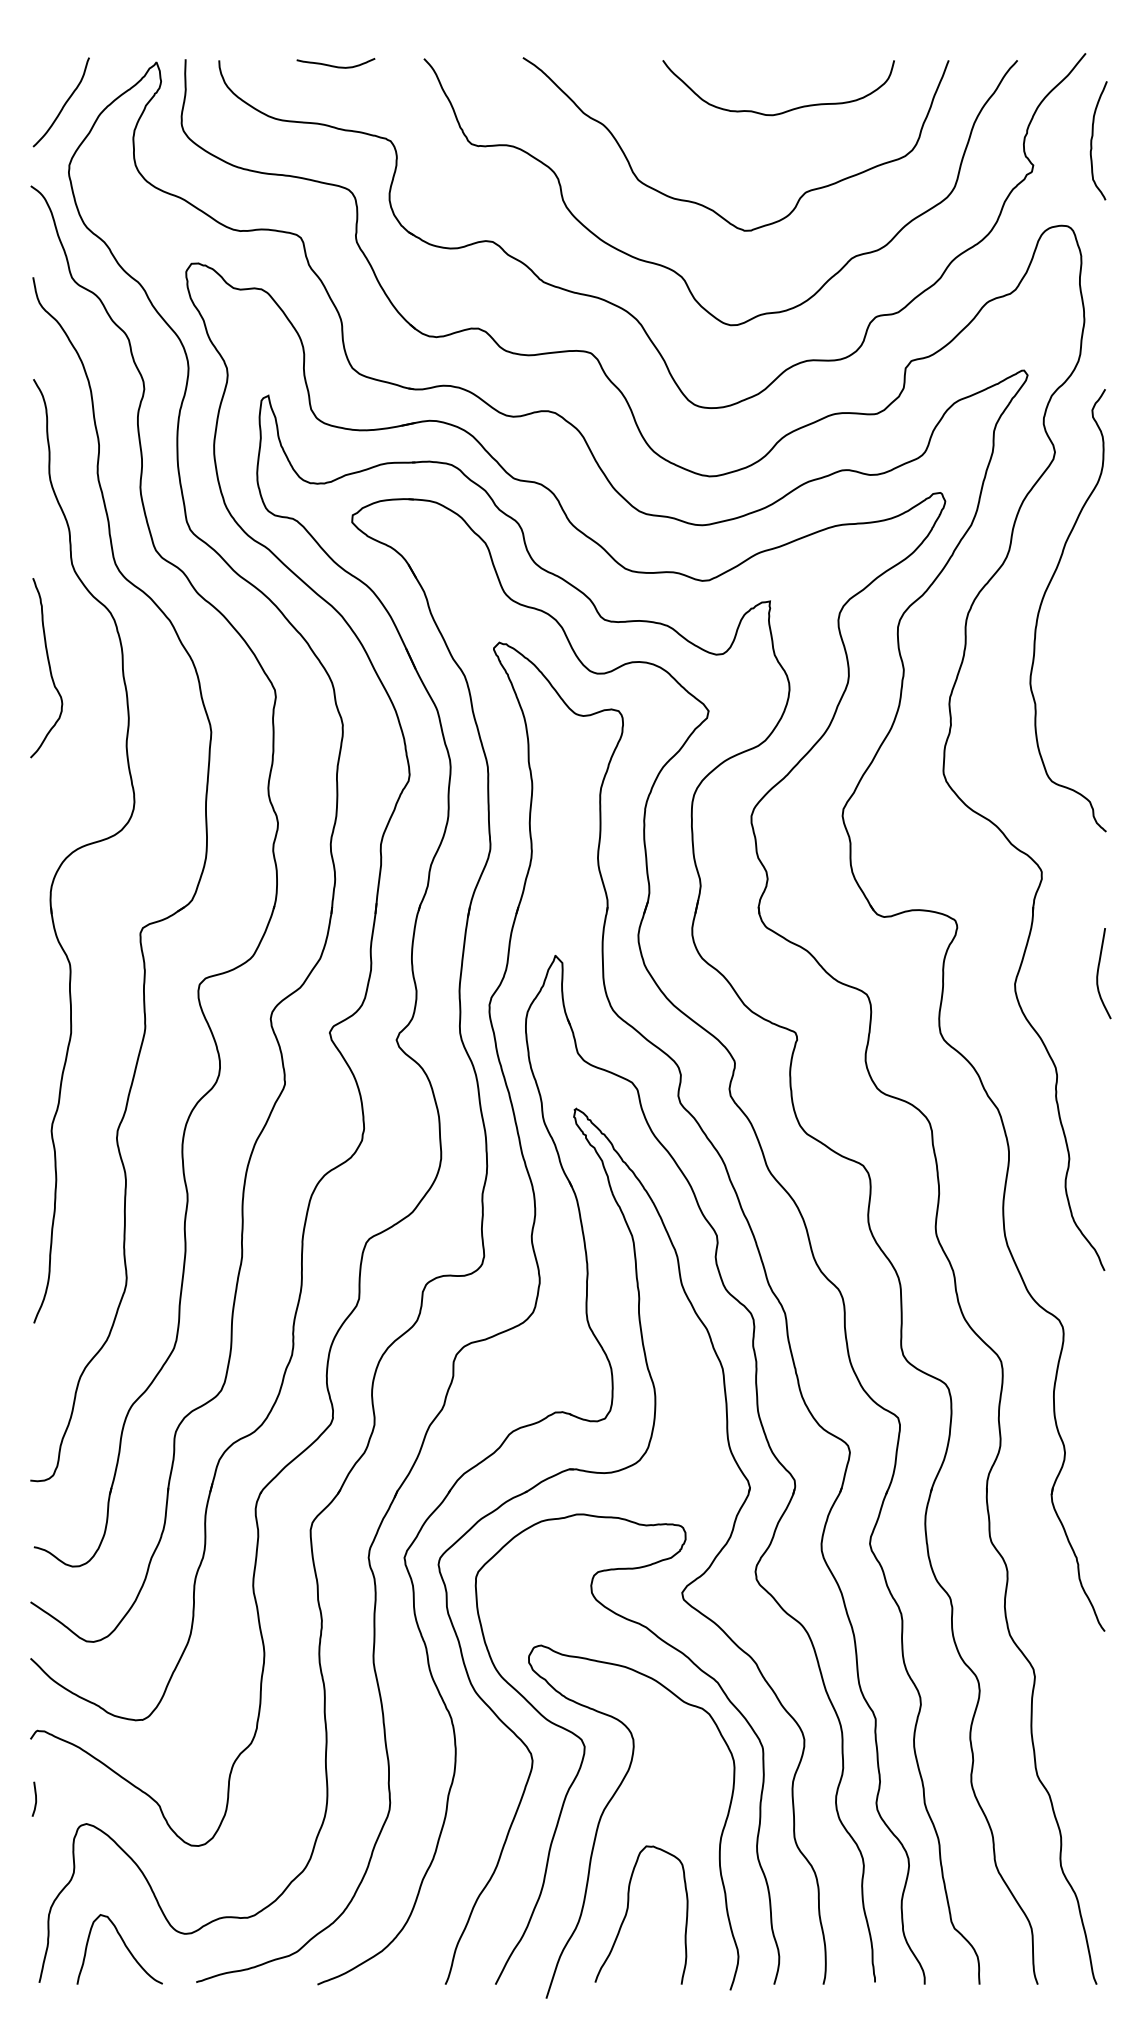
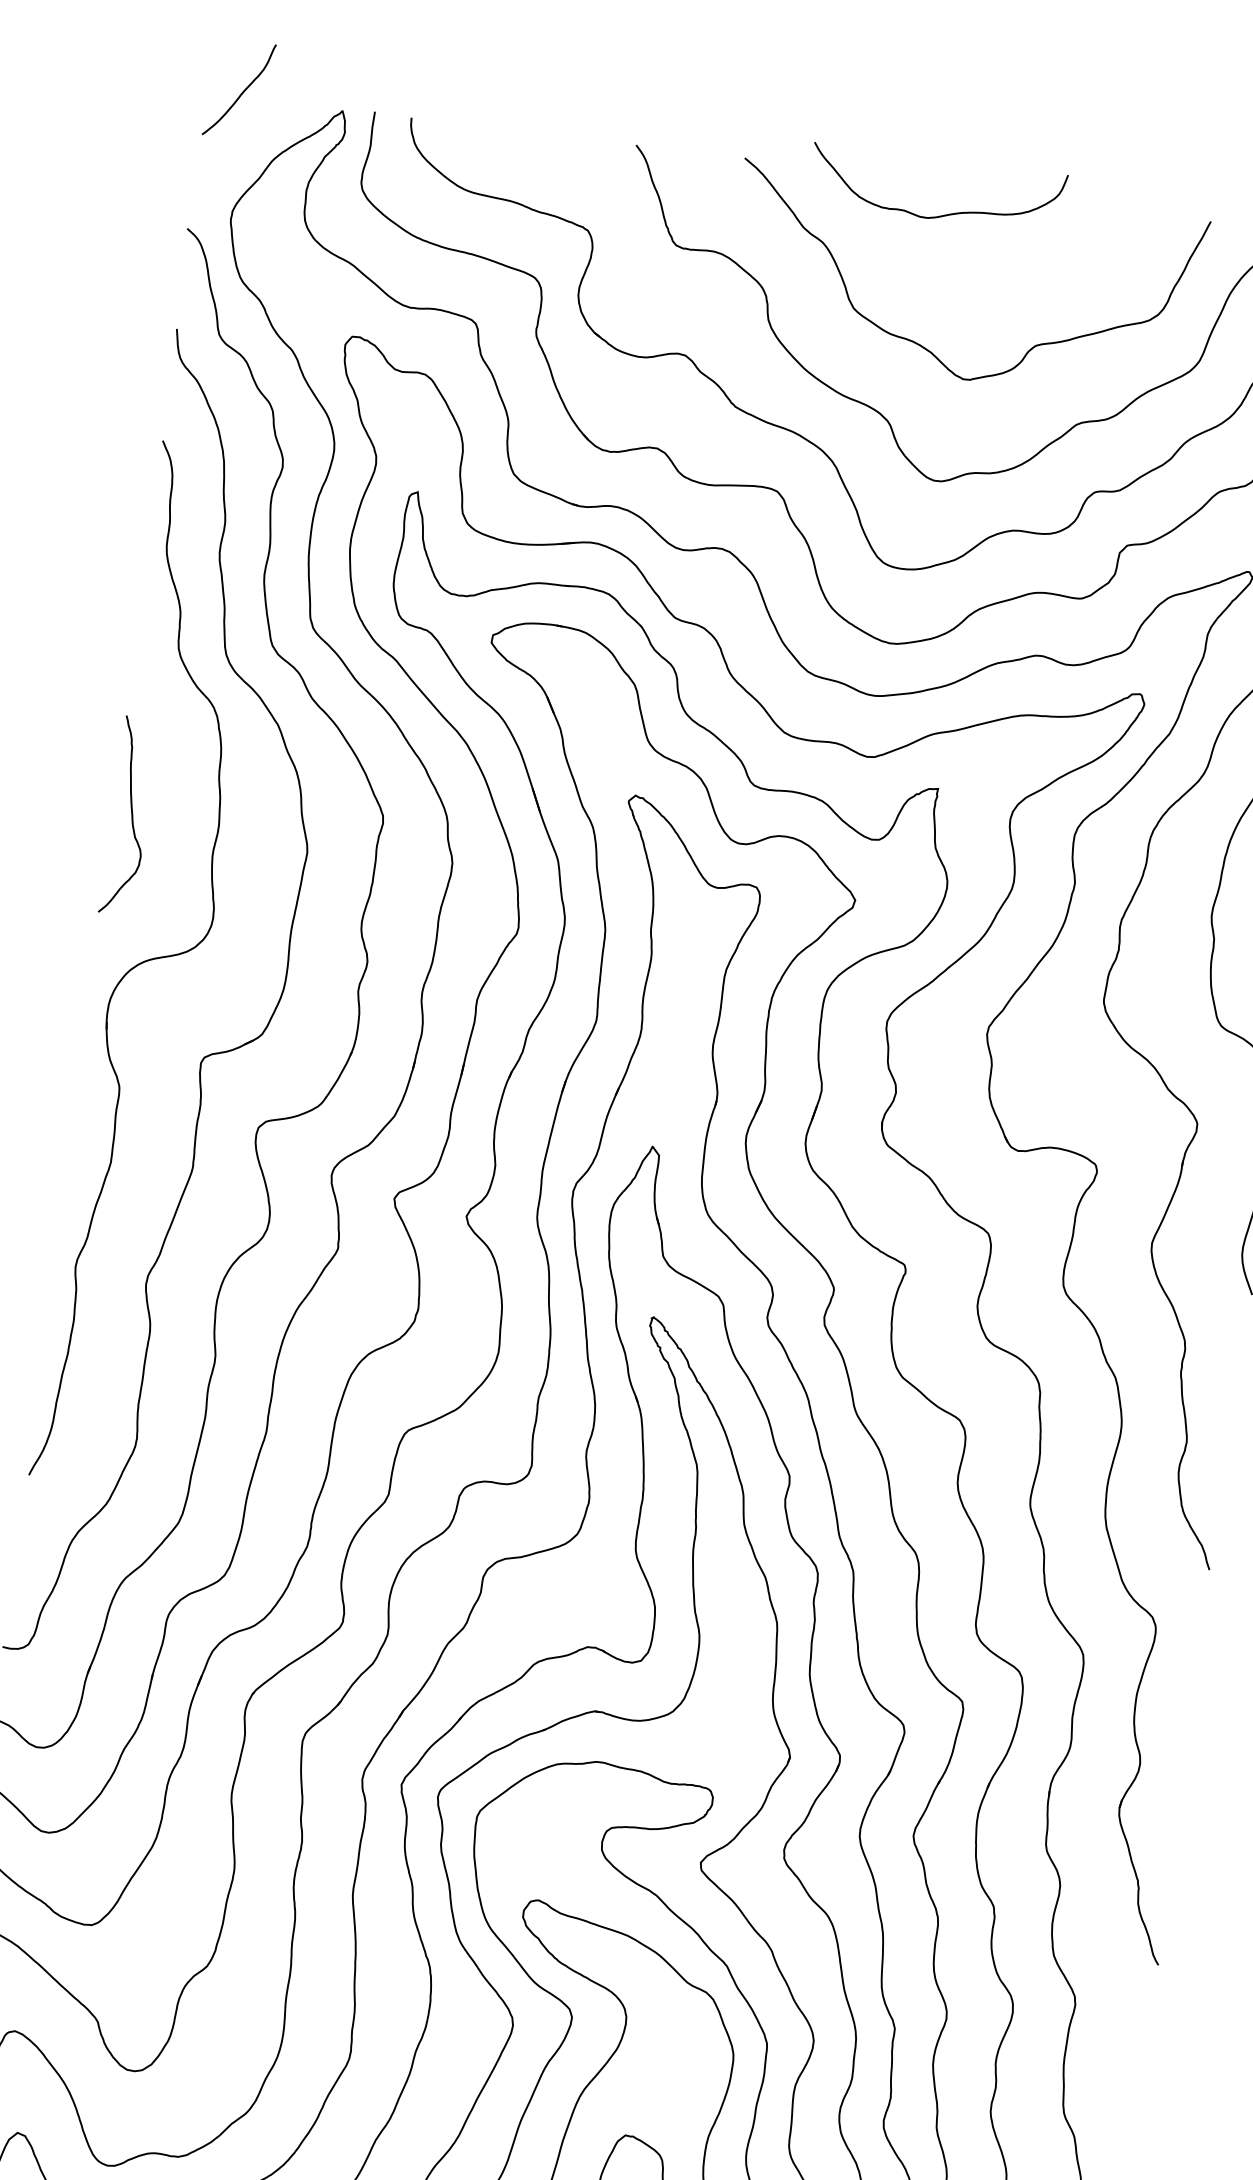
curve: (334, 65) -> (537, 139), removed
curve: (63, 104) -> (241, 92), moved
curve: (786, 110) -> (943, 214), moved
curve: (48, 666) -> (130, 814), moved

